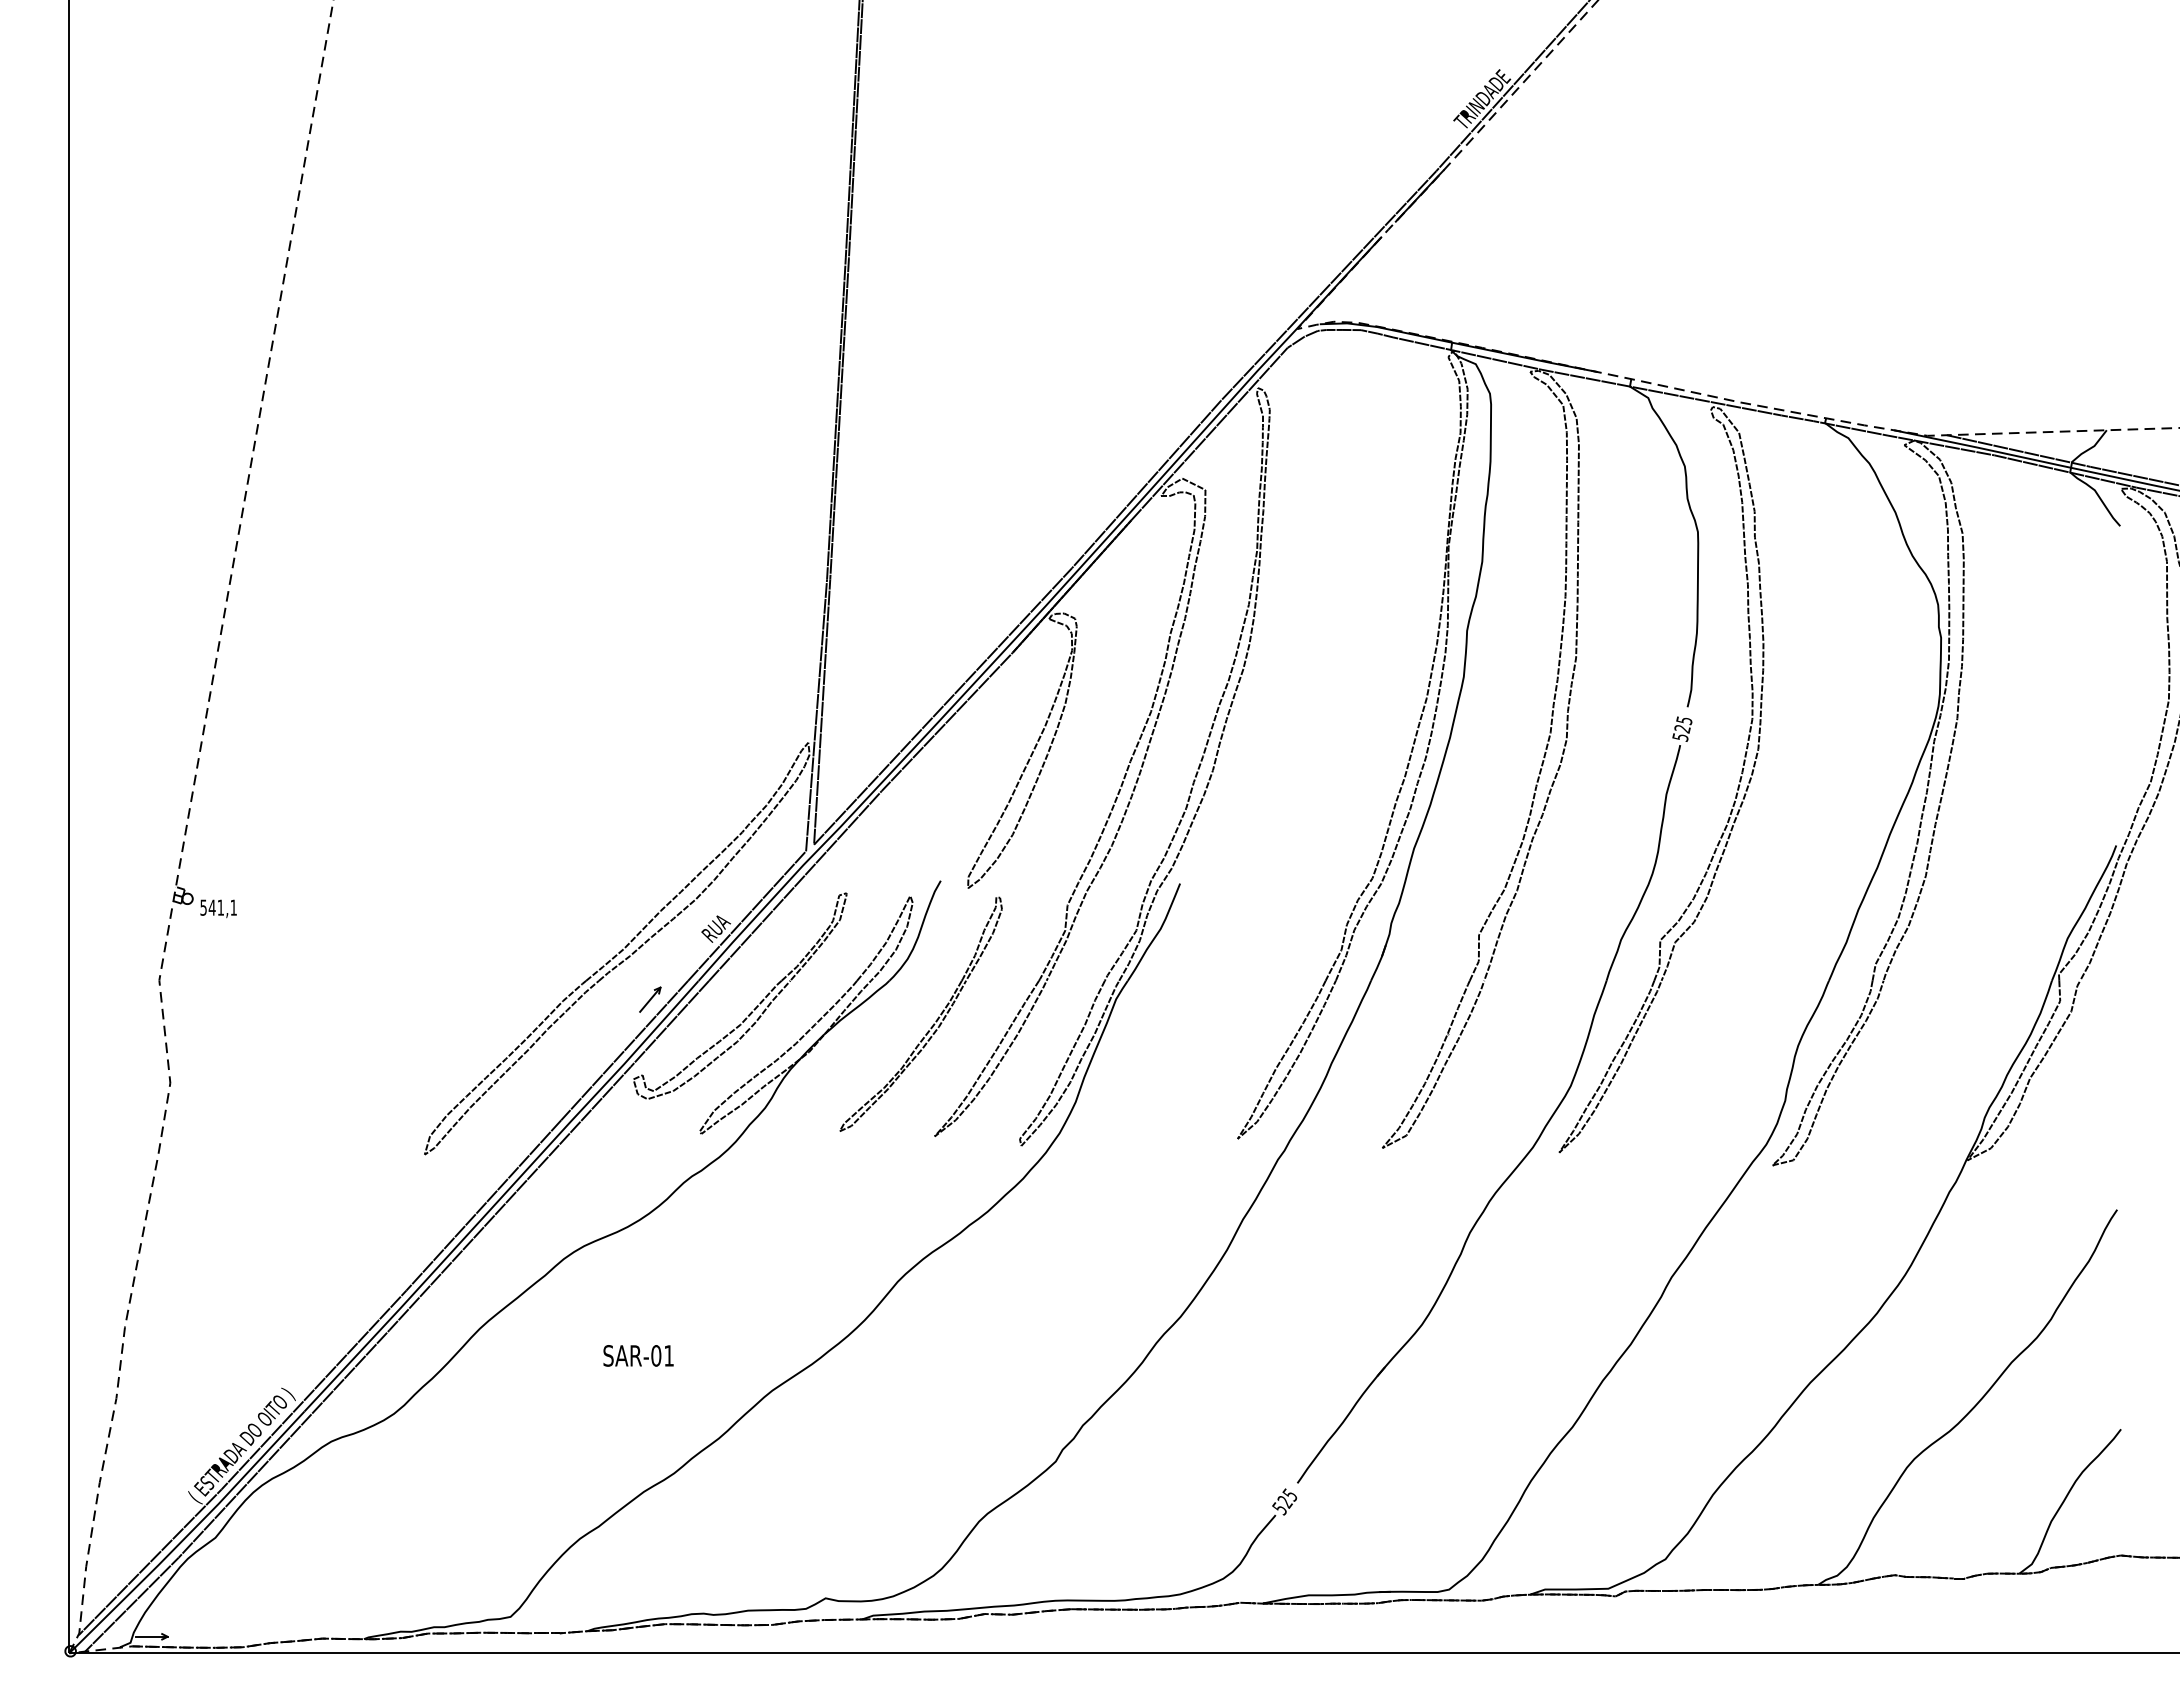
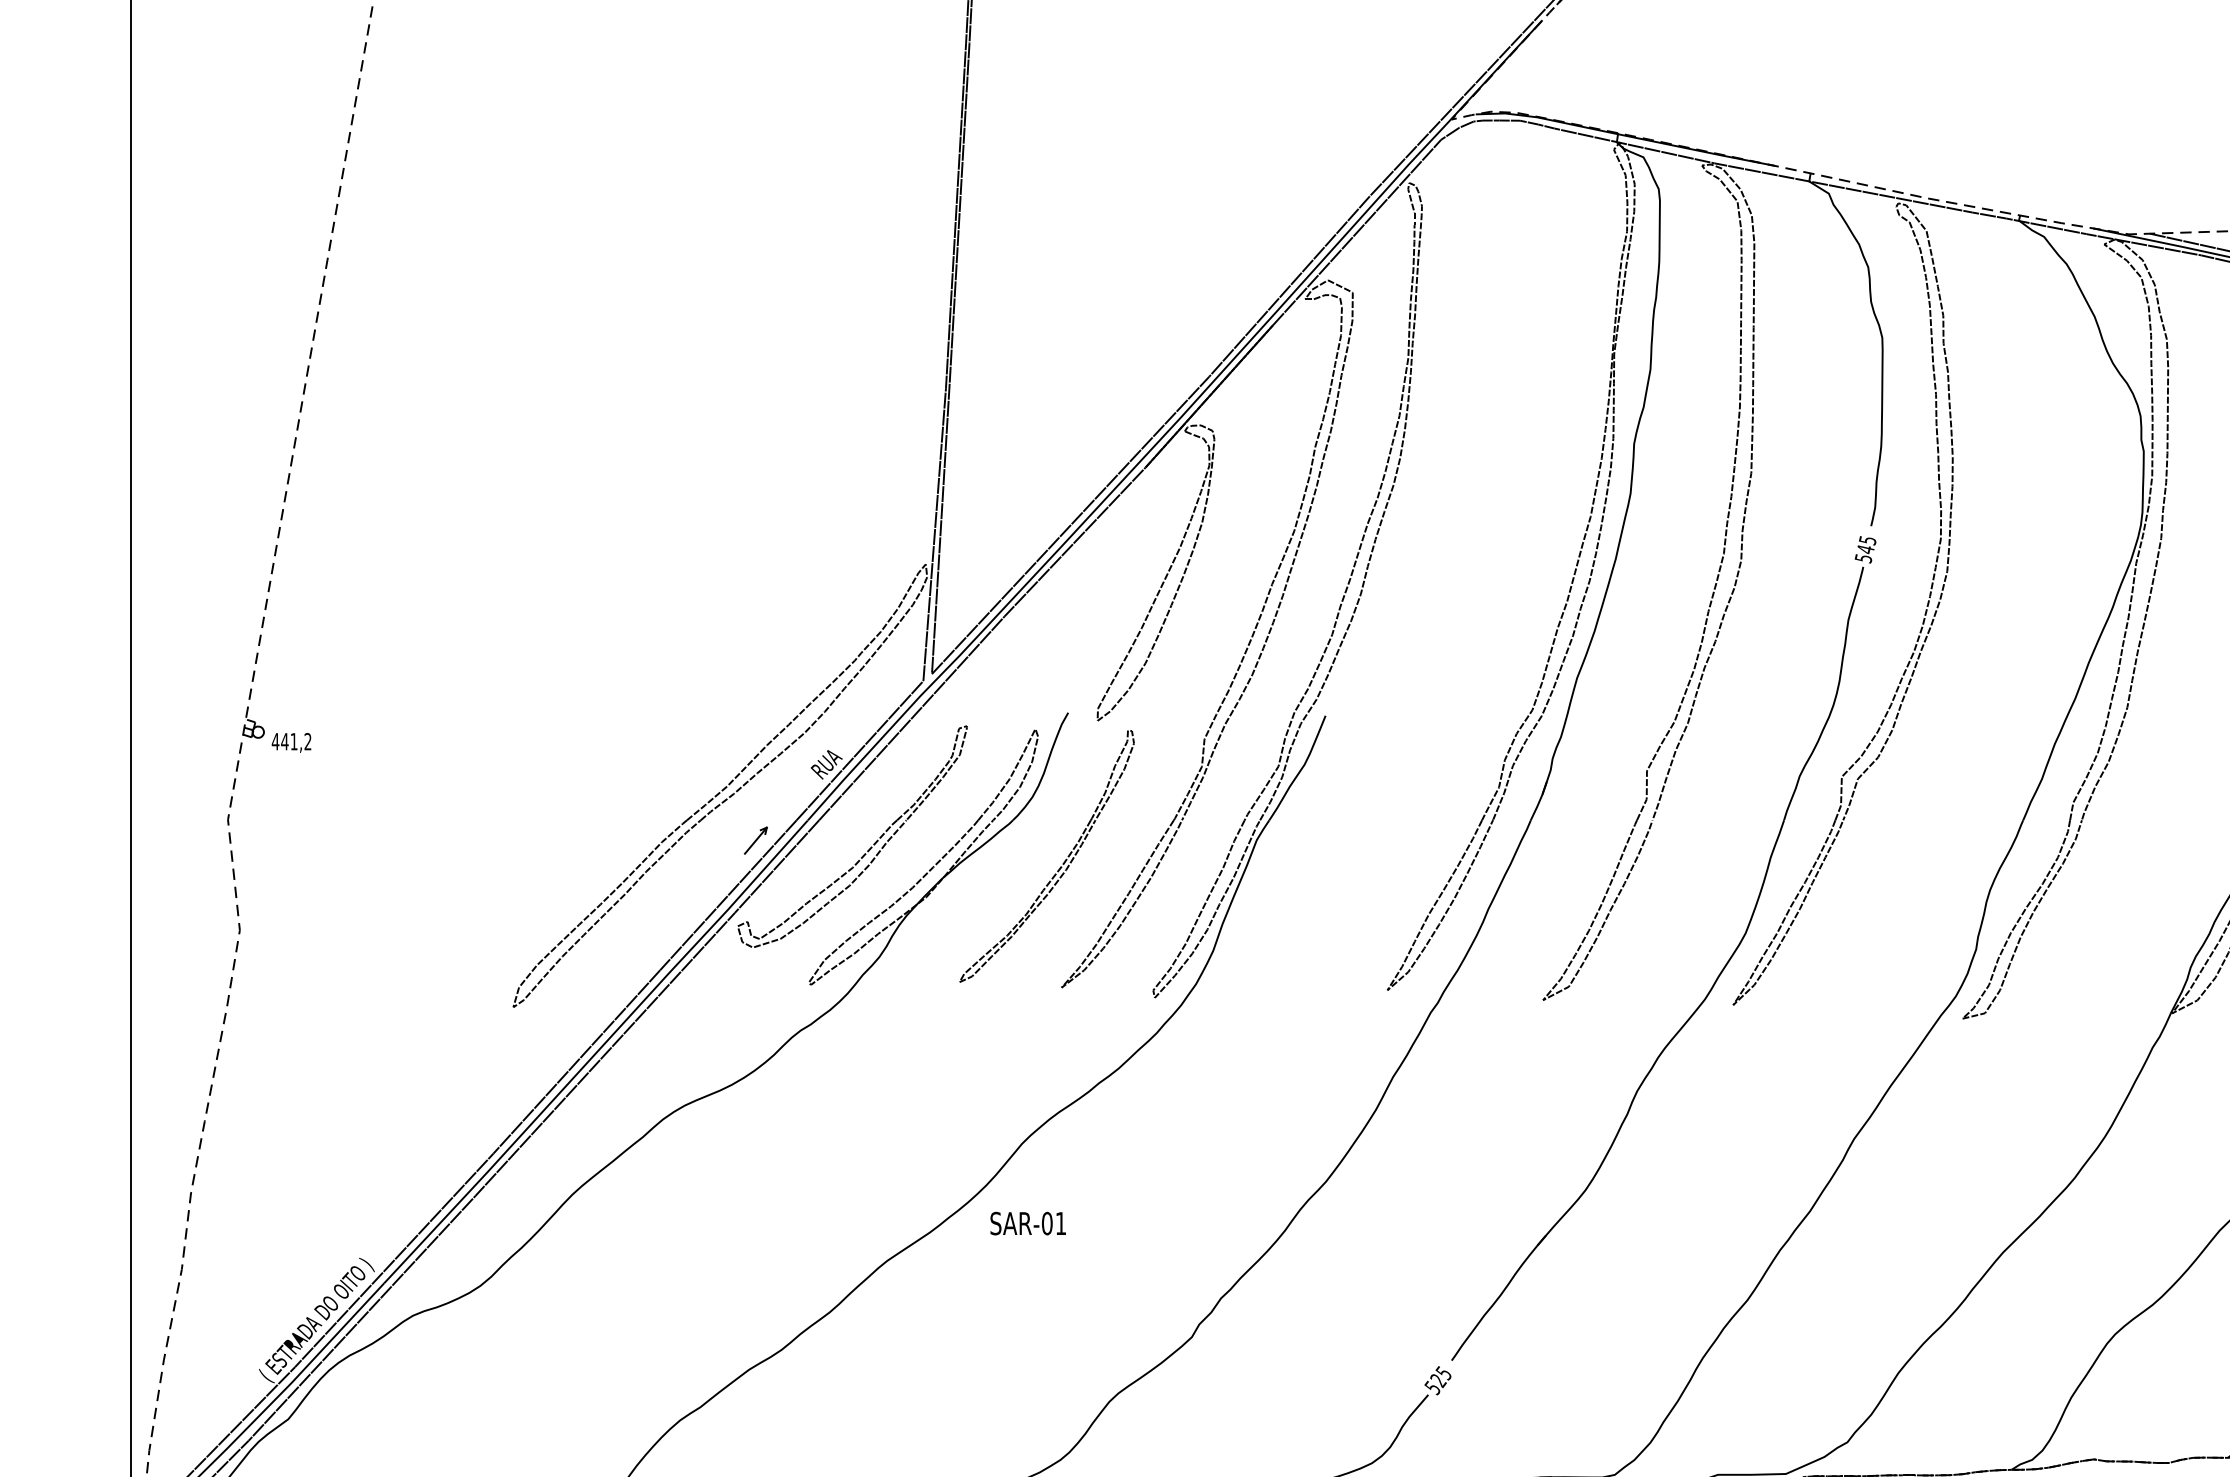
text: (1682, 729) -> (1865, 550), 525 -> 545
text: (218, 907) -> (291, 741), 541,1 -> 441,2
text: (638, 1355) -> (1028, 1223), moved

